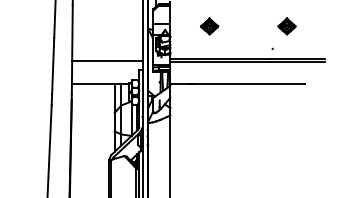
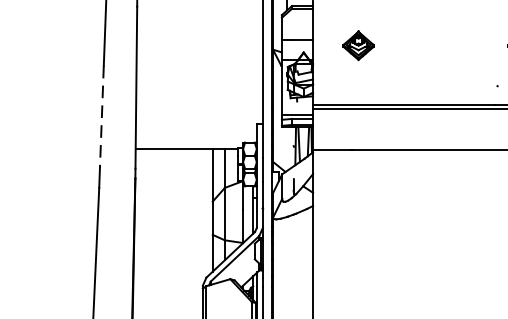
part: (209, 26) -> (358, 45), moved
line: (107, 60) -> (199, 107), removed
line: (53, 66) -> (102, 117), solid -> dashed

